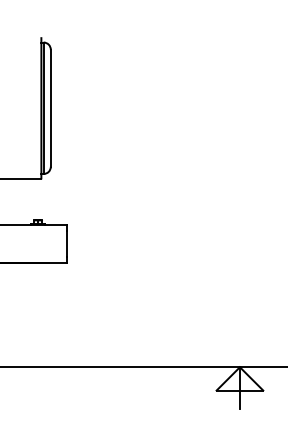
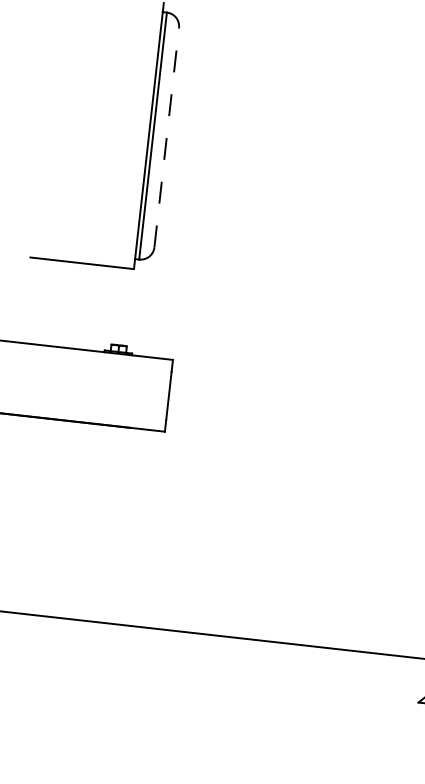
line: (50, 107) -> (166, 136), solid -> dashed

